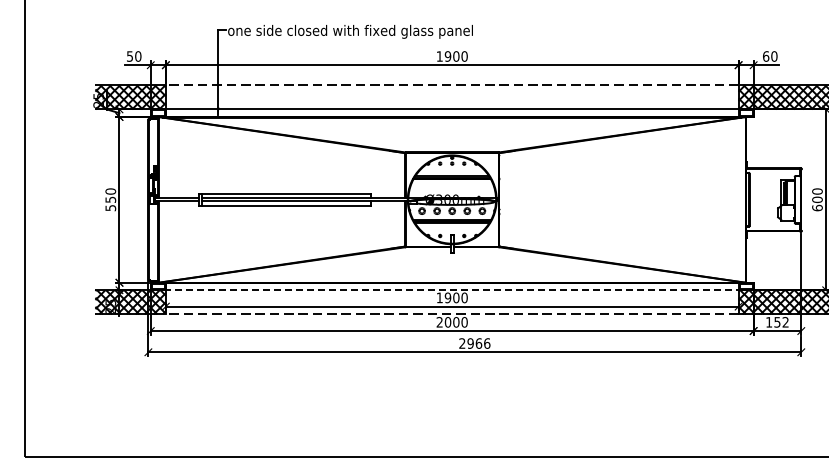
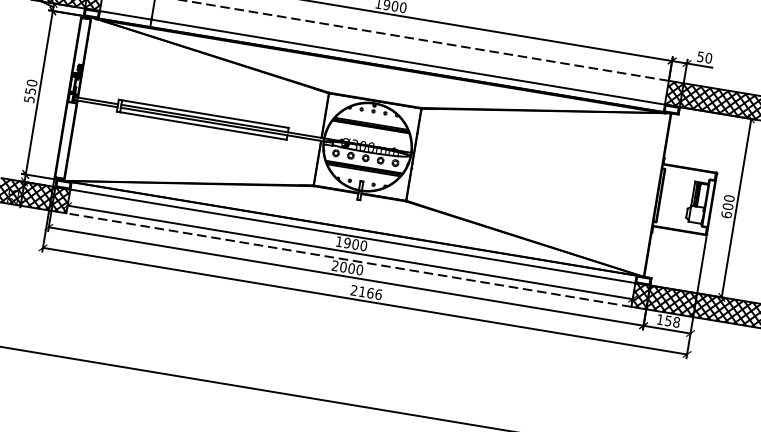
text: (766, 56) -> (701, 56), 60 -> 50
line: (451, 290) -> (352, 236), dashed -> solid
text: (785, 322) -> (676, 322), 152 -> 158
text: (470, 343) -> (362, 291), 2966 -> 2166

